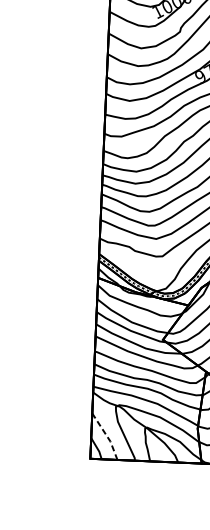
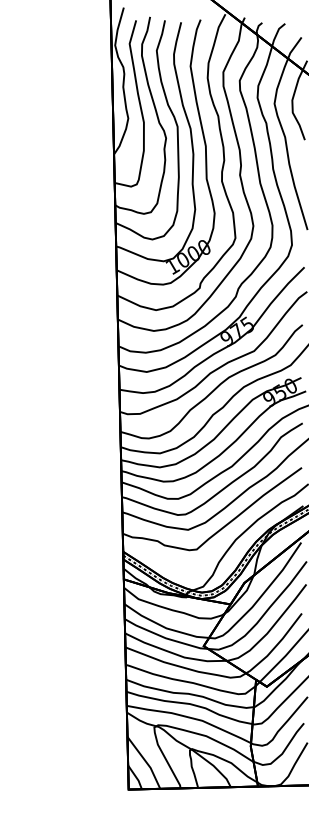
line: (106, 435) -> (145, 761), dashed -> solid

